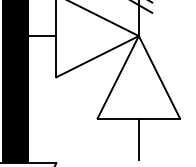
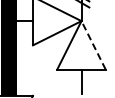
line: (159, 75) -> (93, 44), solid -> dashed

